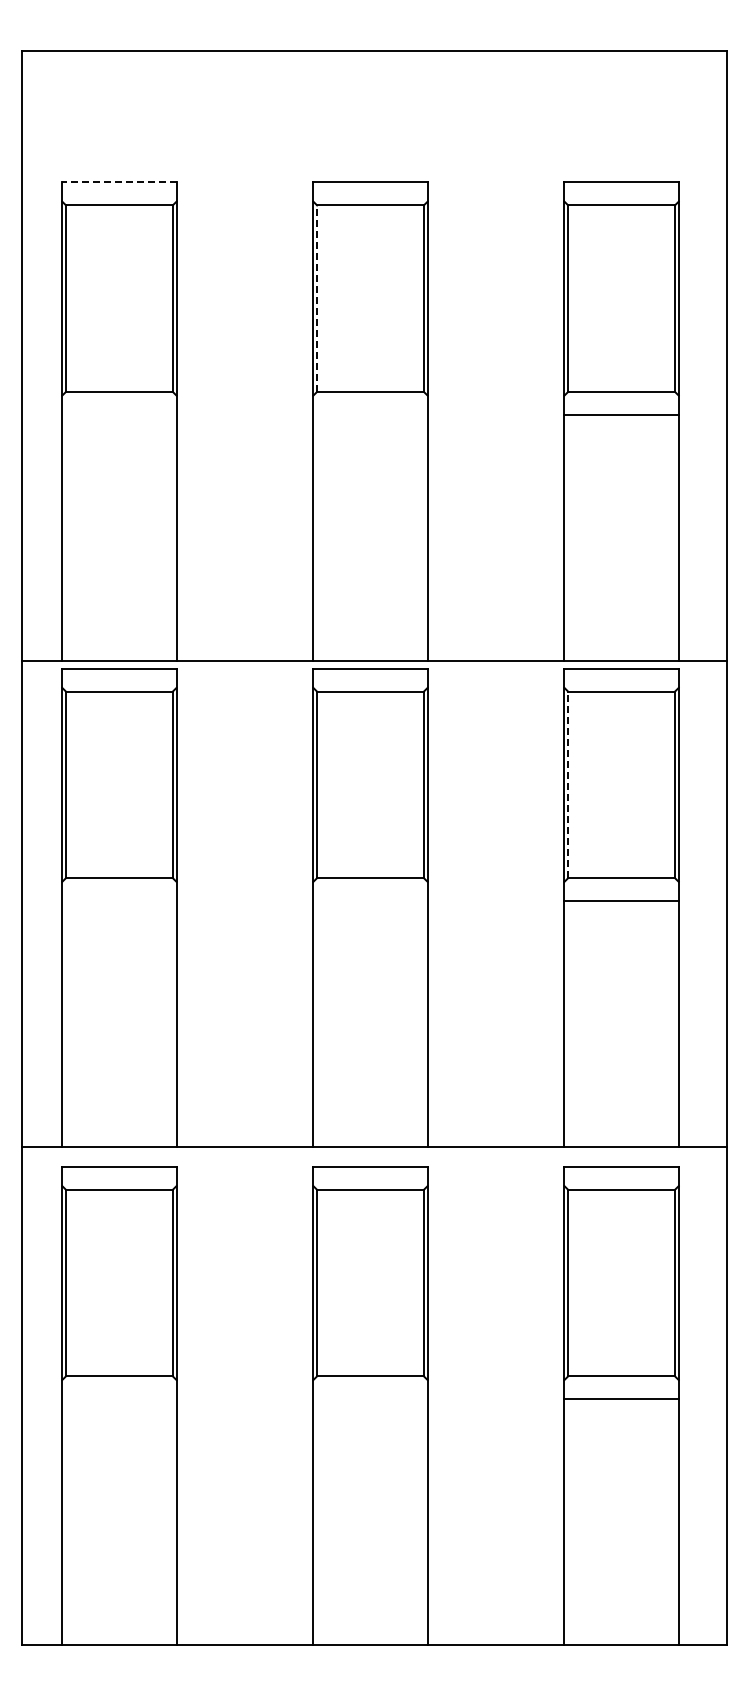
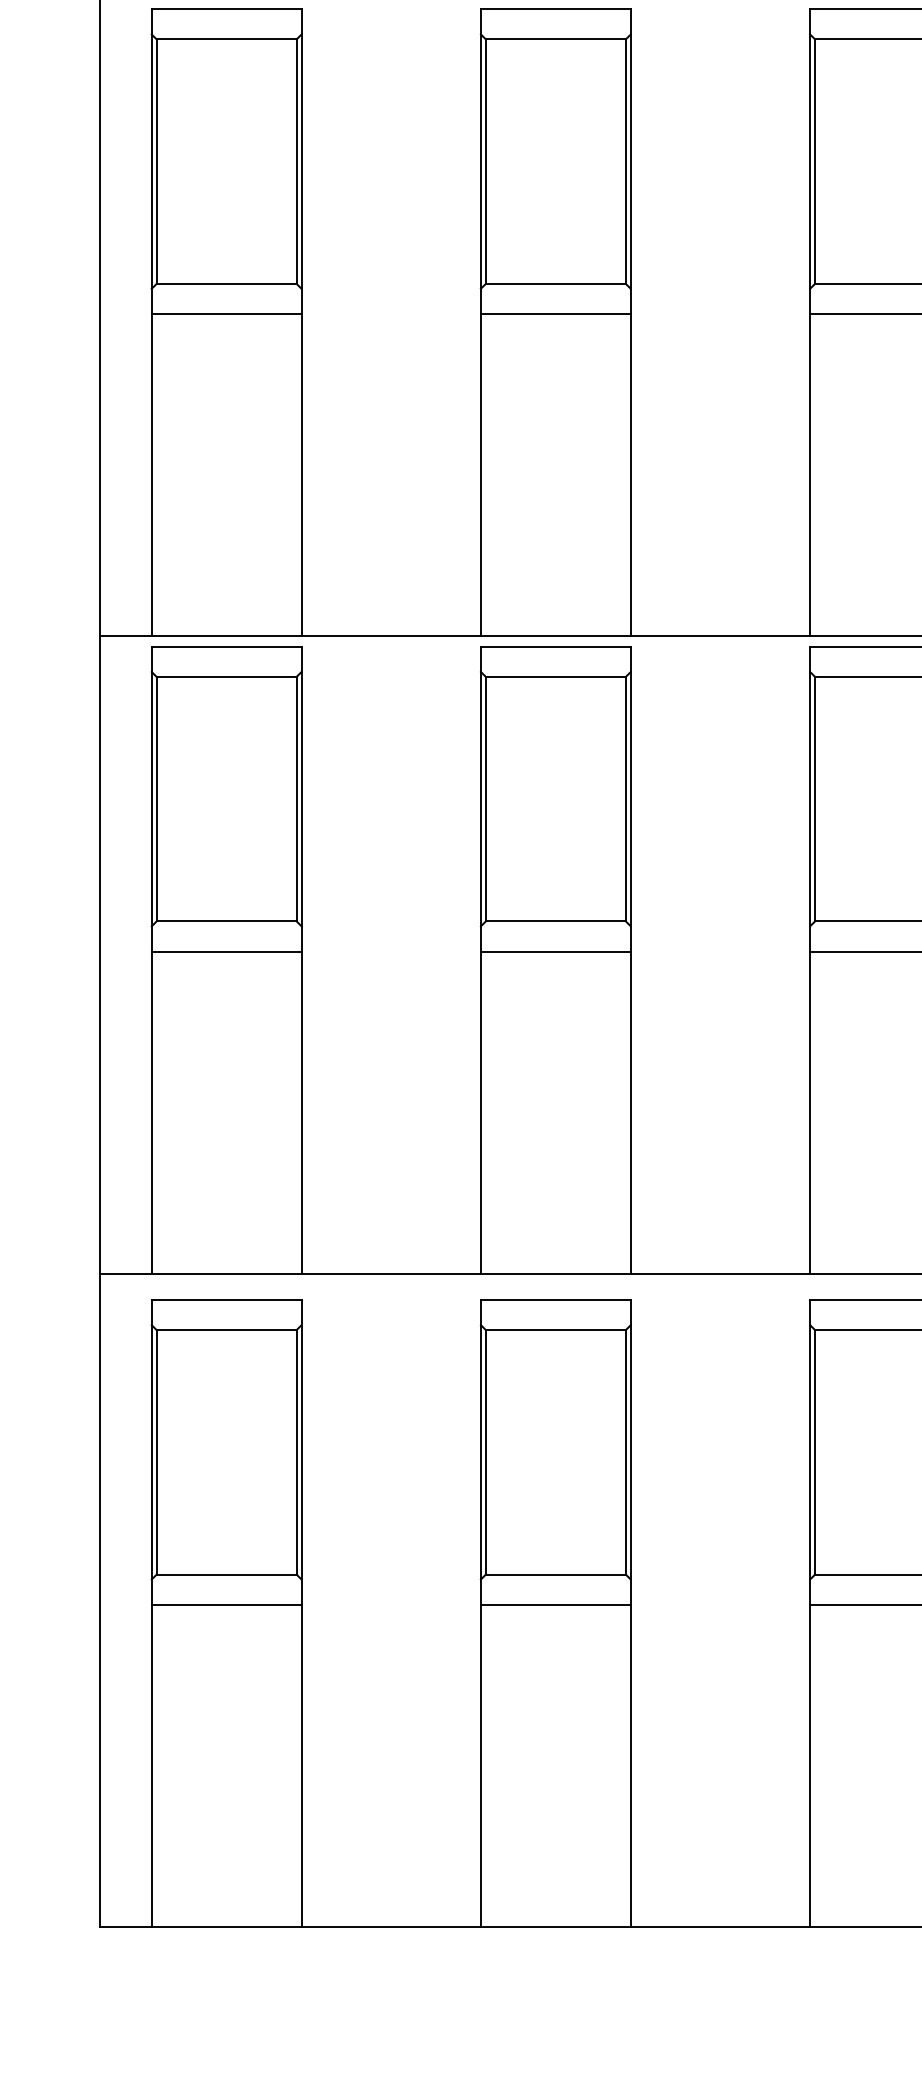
line: (118, 182) -> (225, 9), dashed -> solid
line: (317, 298) -> (486, 161), dashed -> solid
line: (119, 414) -> (226, 313), added
line: (370, 414) -> (555, 313), added
line: (568, 784) -> (815, 798), dashed -> solid
line: (119, 901) -> (226, 952), added
line: (370, 901) -> (555, 952), added
line: (119, 1399) -> (226, 1604), added
line: (370, 1399) -> (555, 1604), added

